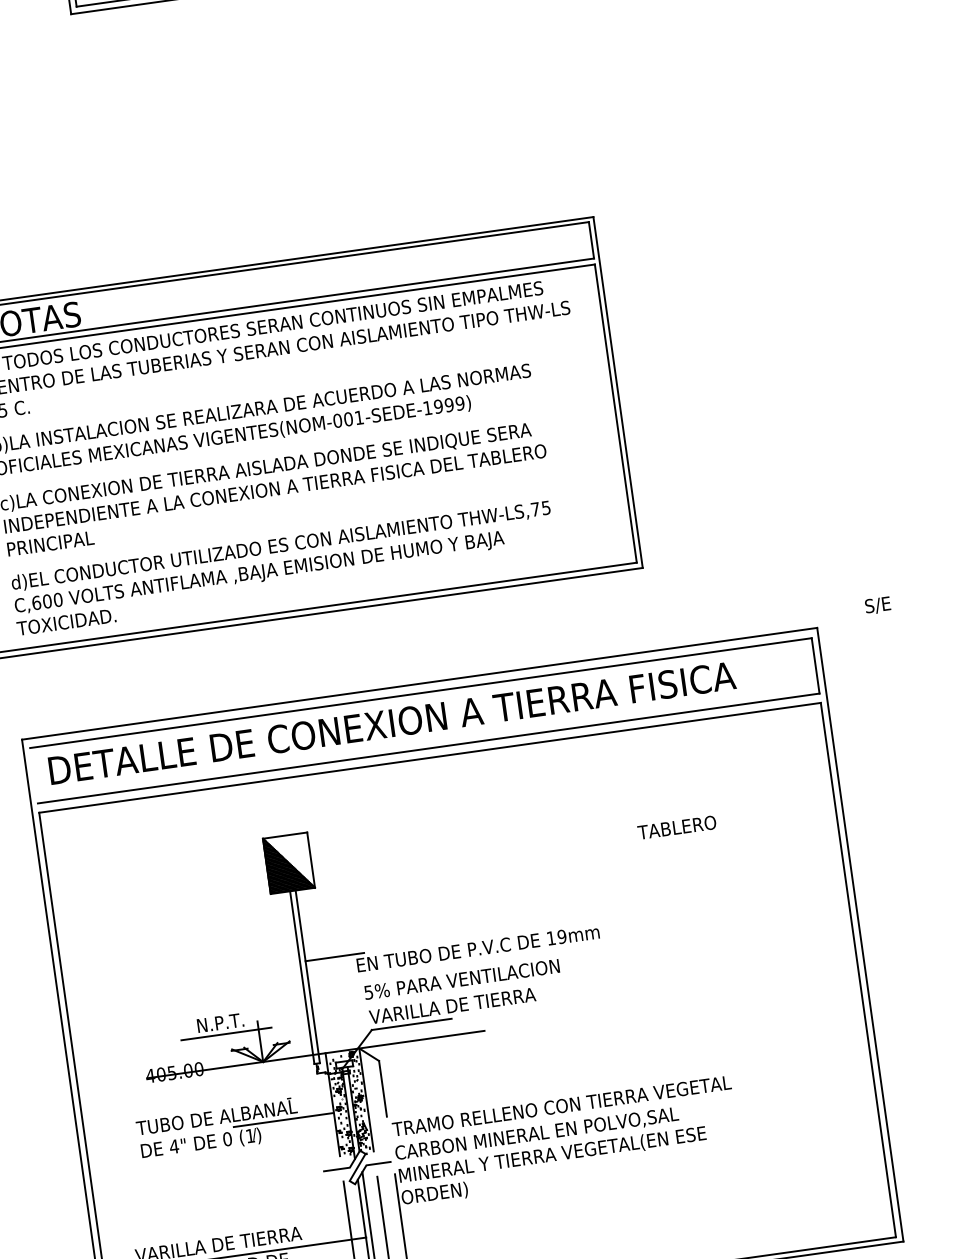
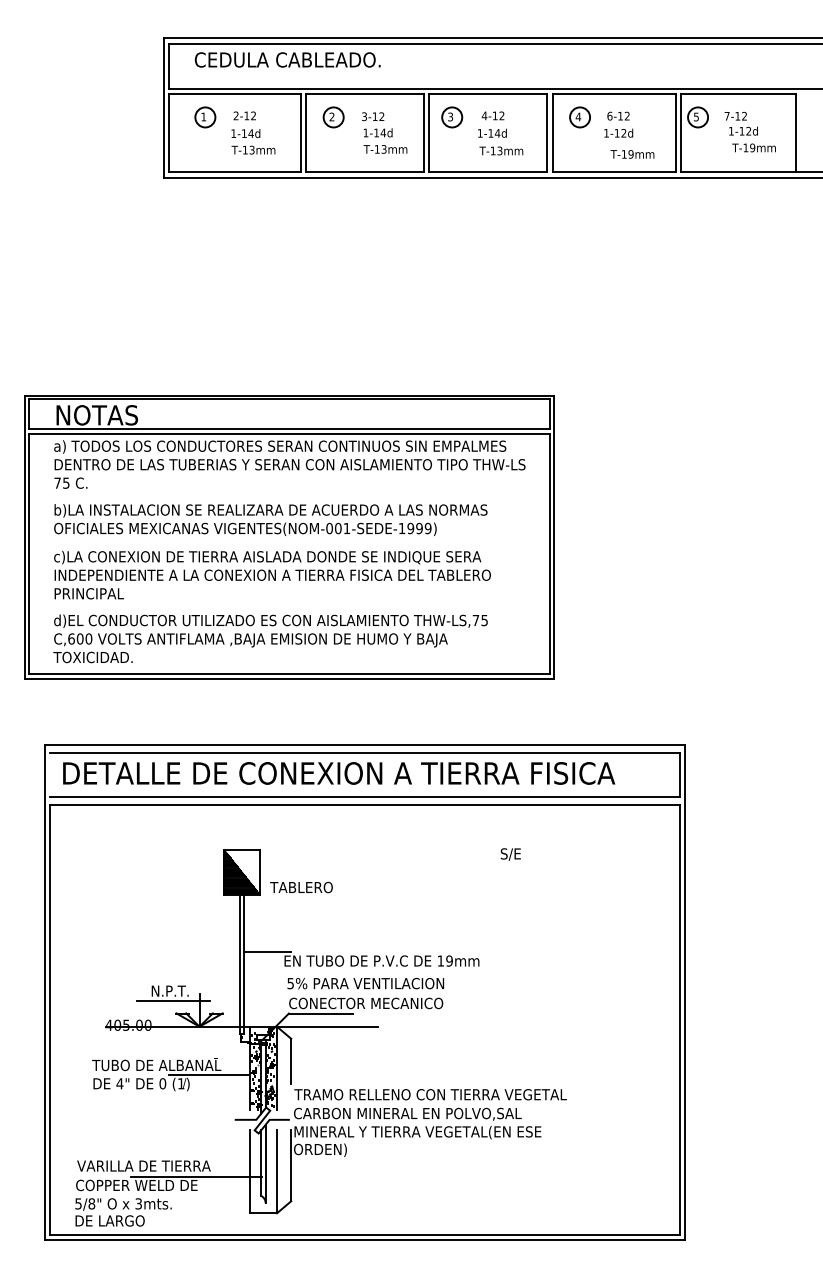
text: (877, 605) -> (510, 854), moved
text: (677, 827) -> (301, 887), moved
text: (465, 1004) -> (365, 1003), VARILLA DE TIERRA -> CONECTOR MECANICO

